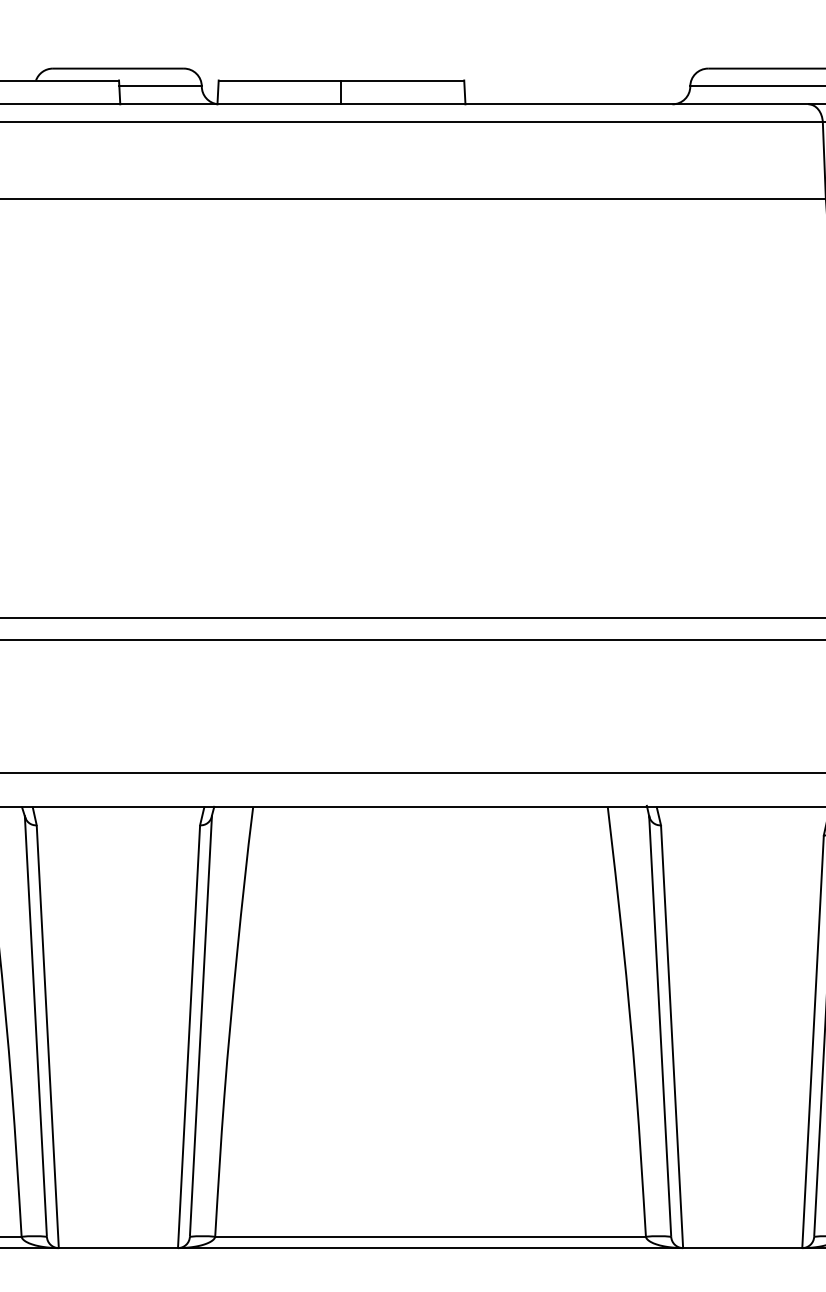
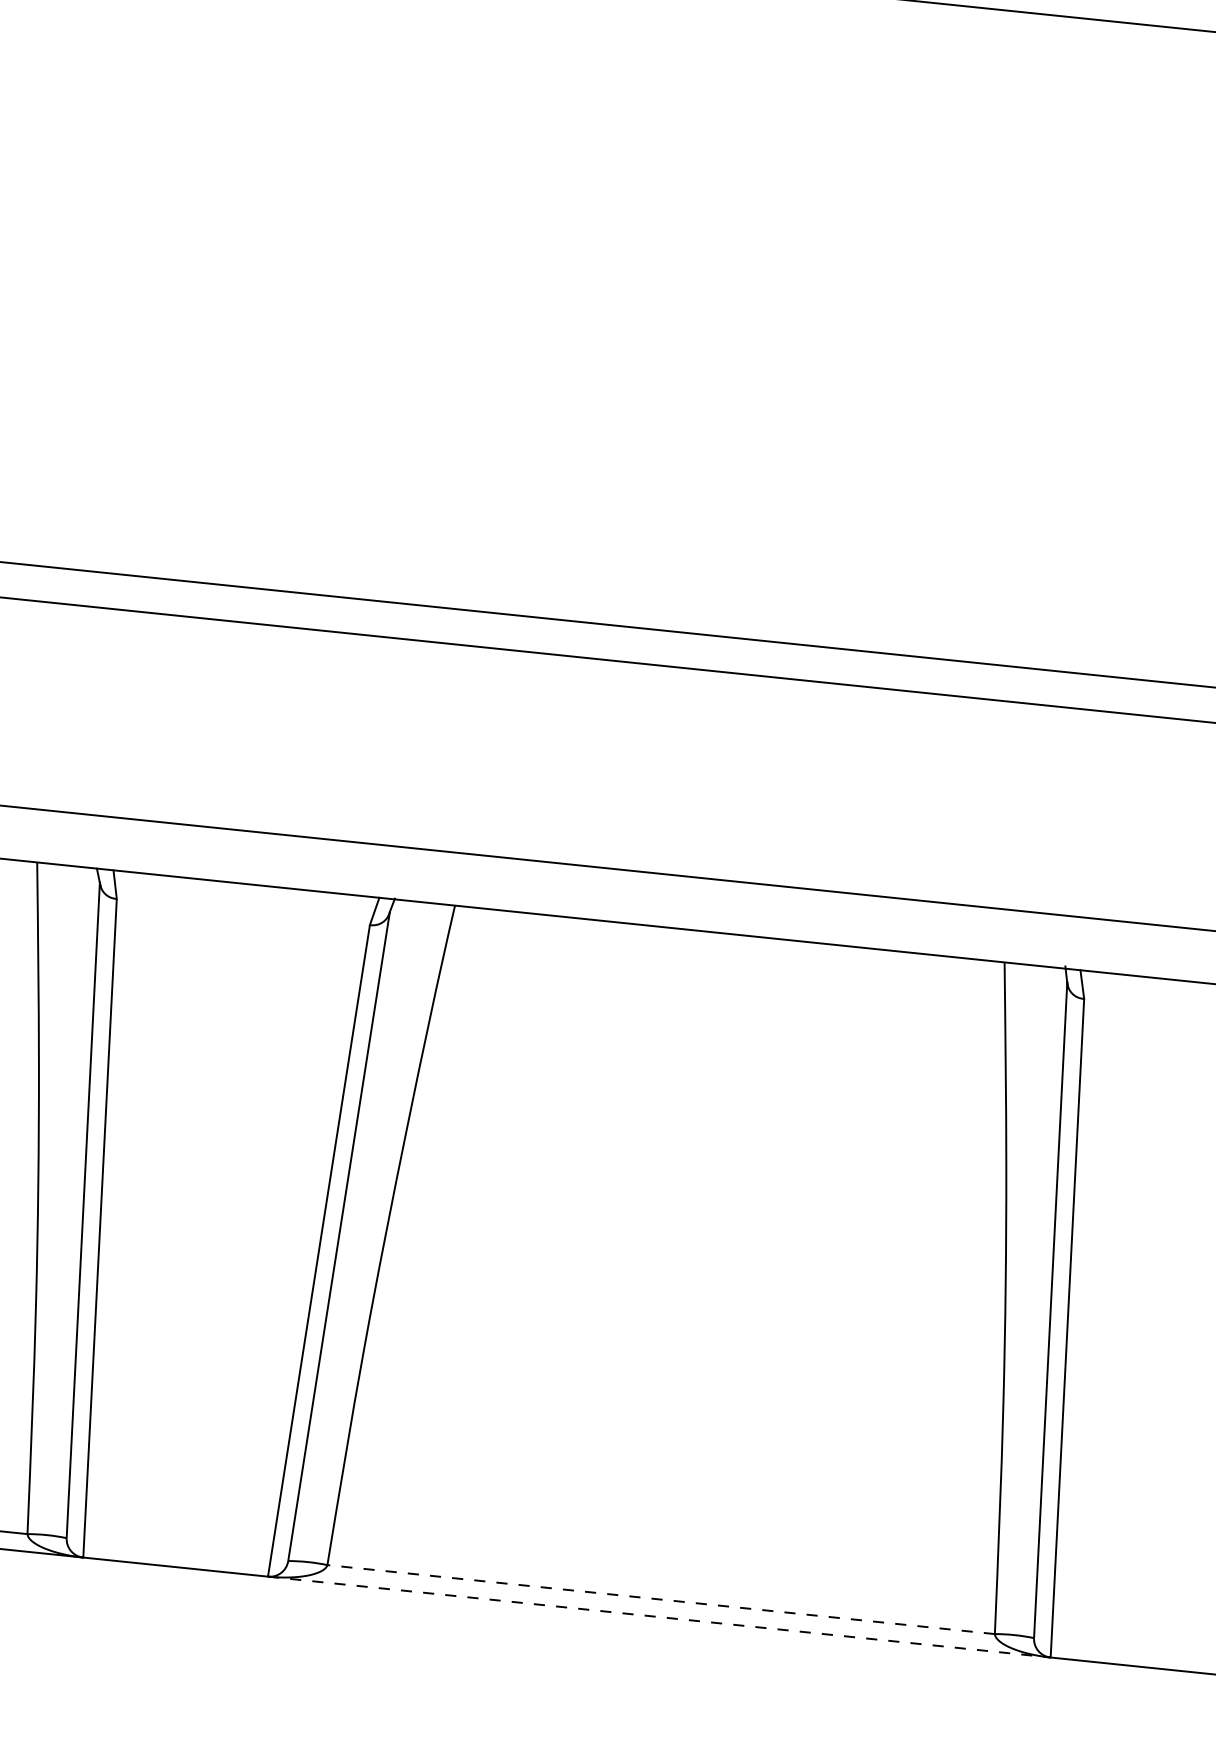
line: (430, 1236) -> (661, 1599), solid -> dashed
line: (430, 1248) -> (659, 1617), solid -> dashed

